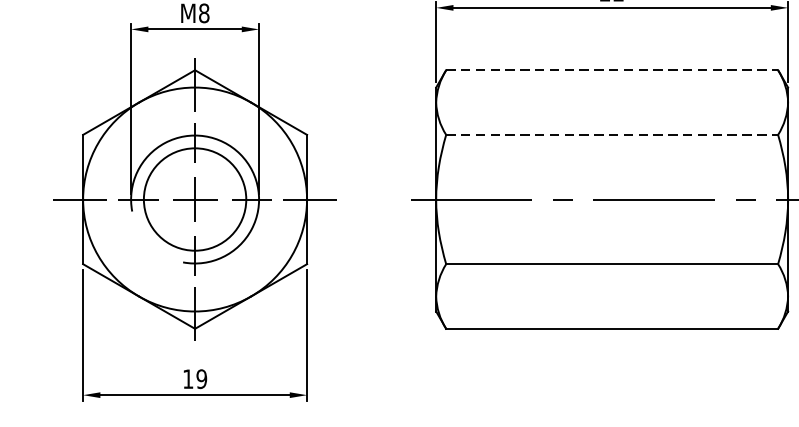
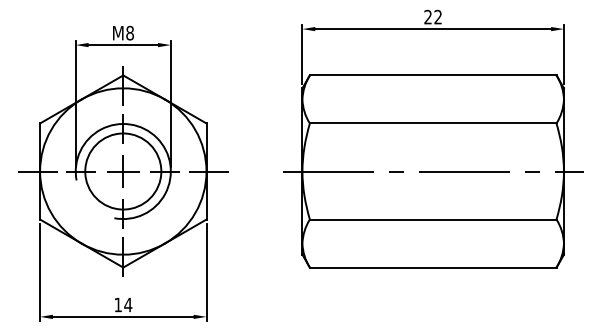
line: (612, 70) -> (433, 75), dashed -> solid
line: (612, 134) -> (433, 123), dashed -> solid
text: (202, 378) -> (128, 304), 19 -> 14

